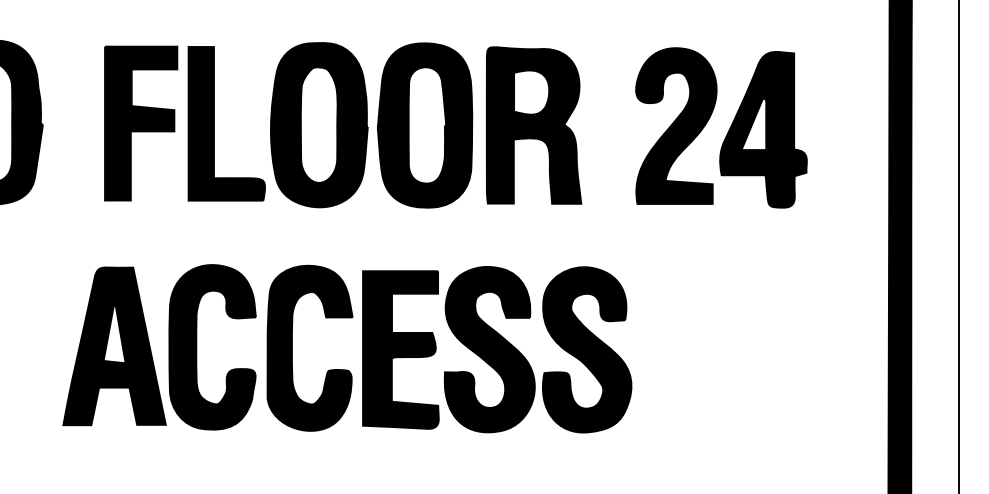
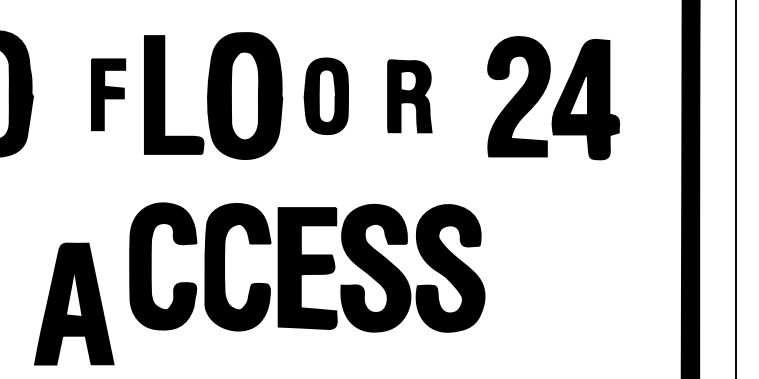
part: (141, 123) -> (108, 94), size x0.6
part: (425, 125) -> (326, 96), size x0.6
part: (533, 125) -> (409, 96), size x0.6
part: (114, 346) -> (74, 304), moved

